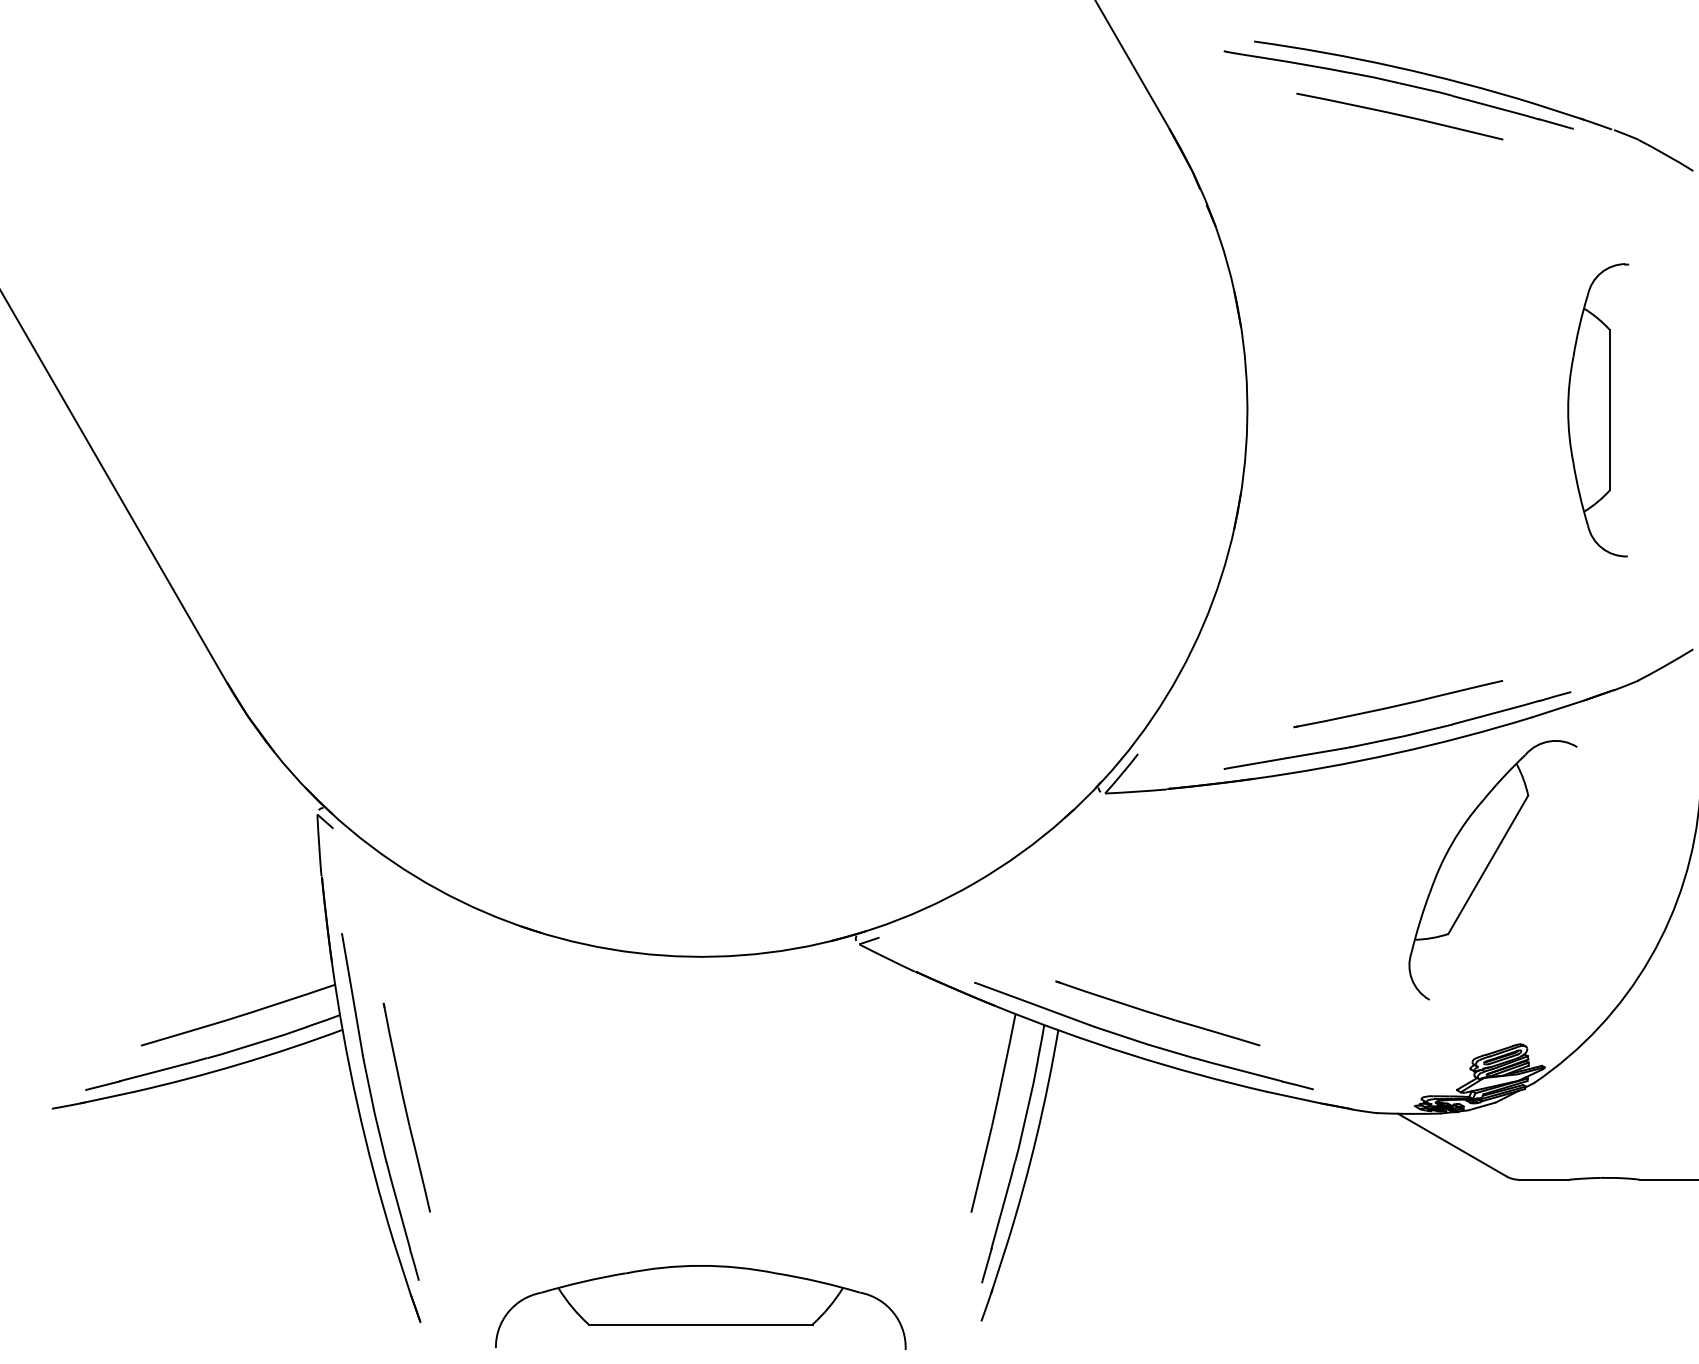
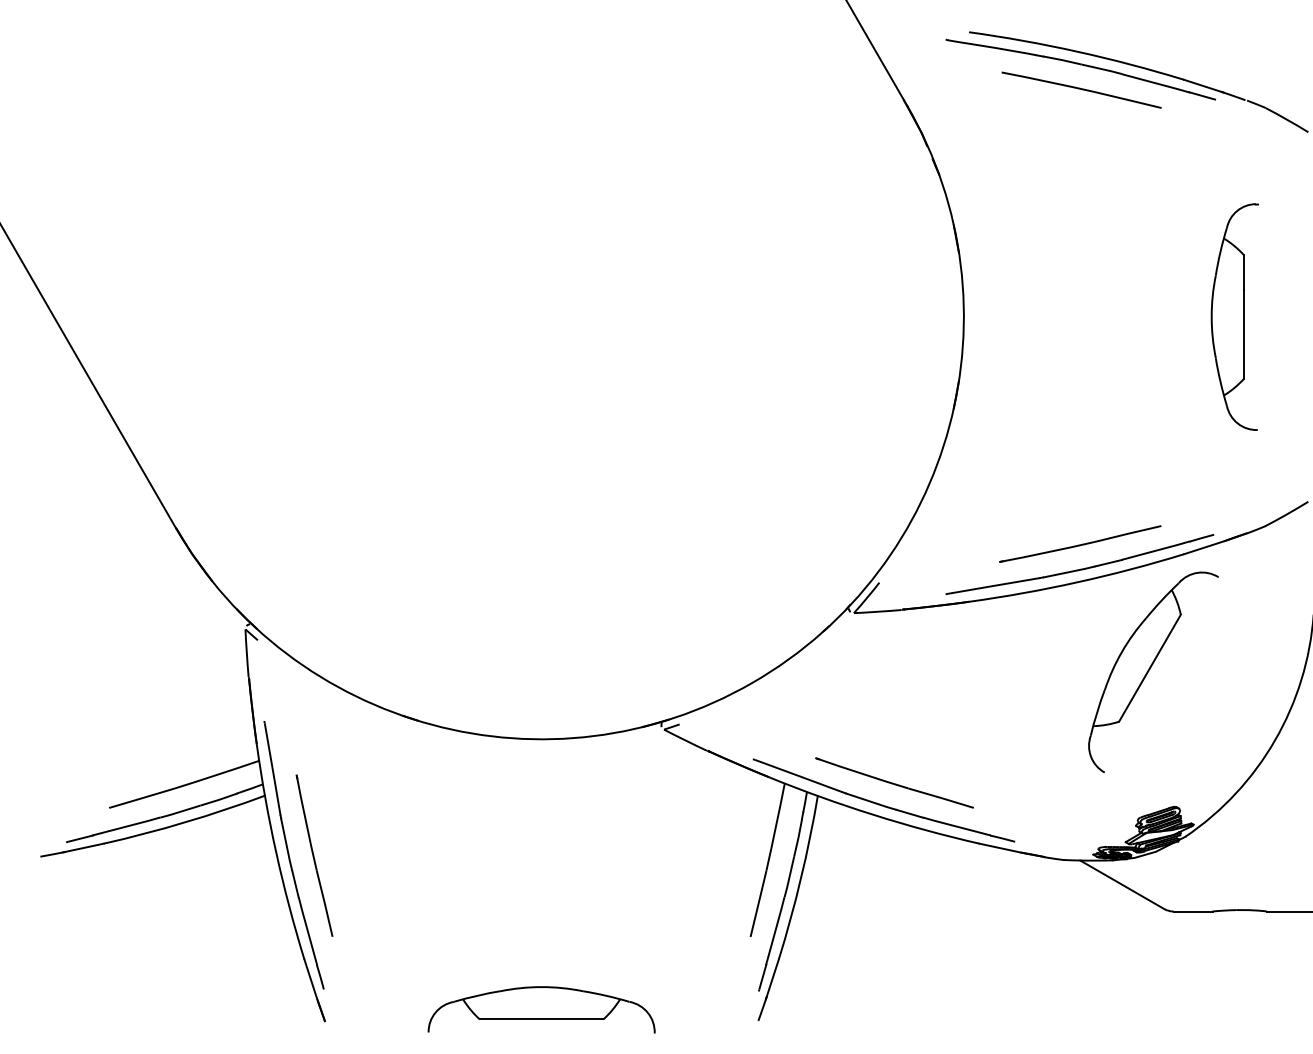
part: (700, 1306) -> (541, 1009), size x0.71

